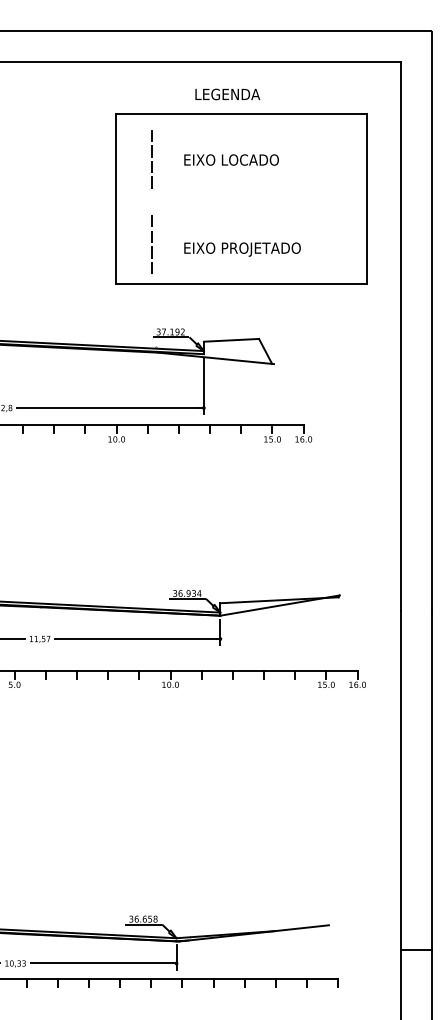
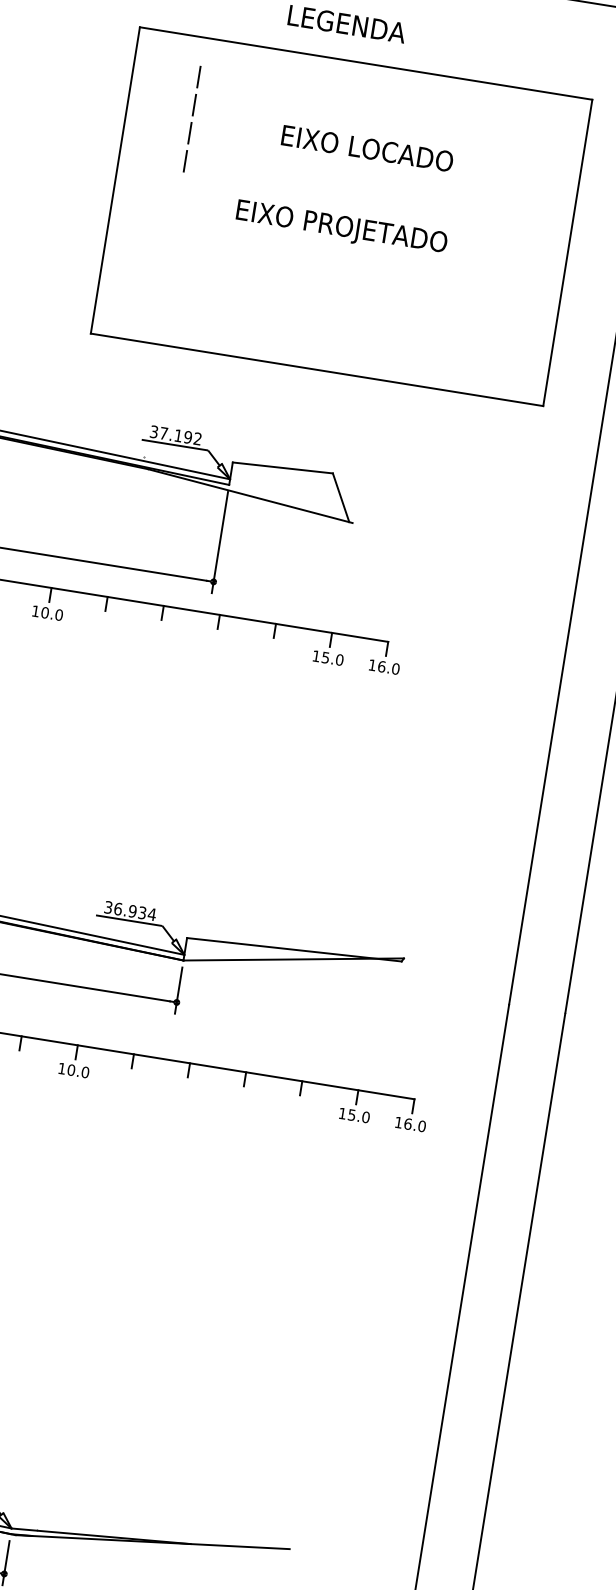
text: (231, 159) -> (367, 147), moved
line: (152, 242) -> (168, 269), removed
text: (242, 249) -> (341, 228), moved

